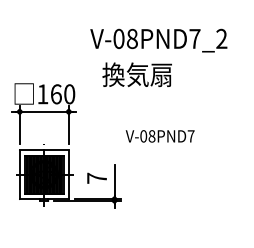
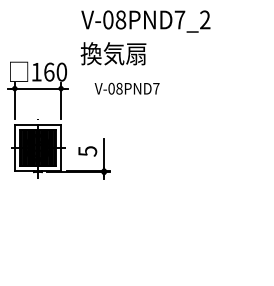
text: (137, 74) -> (113, 53), moved
text: (159, 136) -> (126, 88), moved
text: (96, 178) -> (87, 151), 7 -> 5

